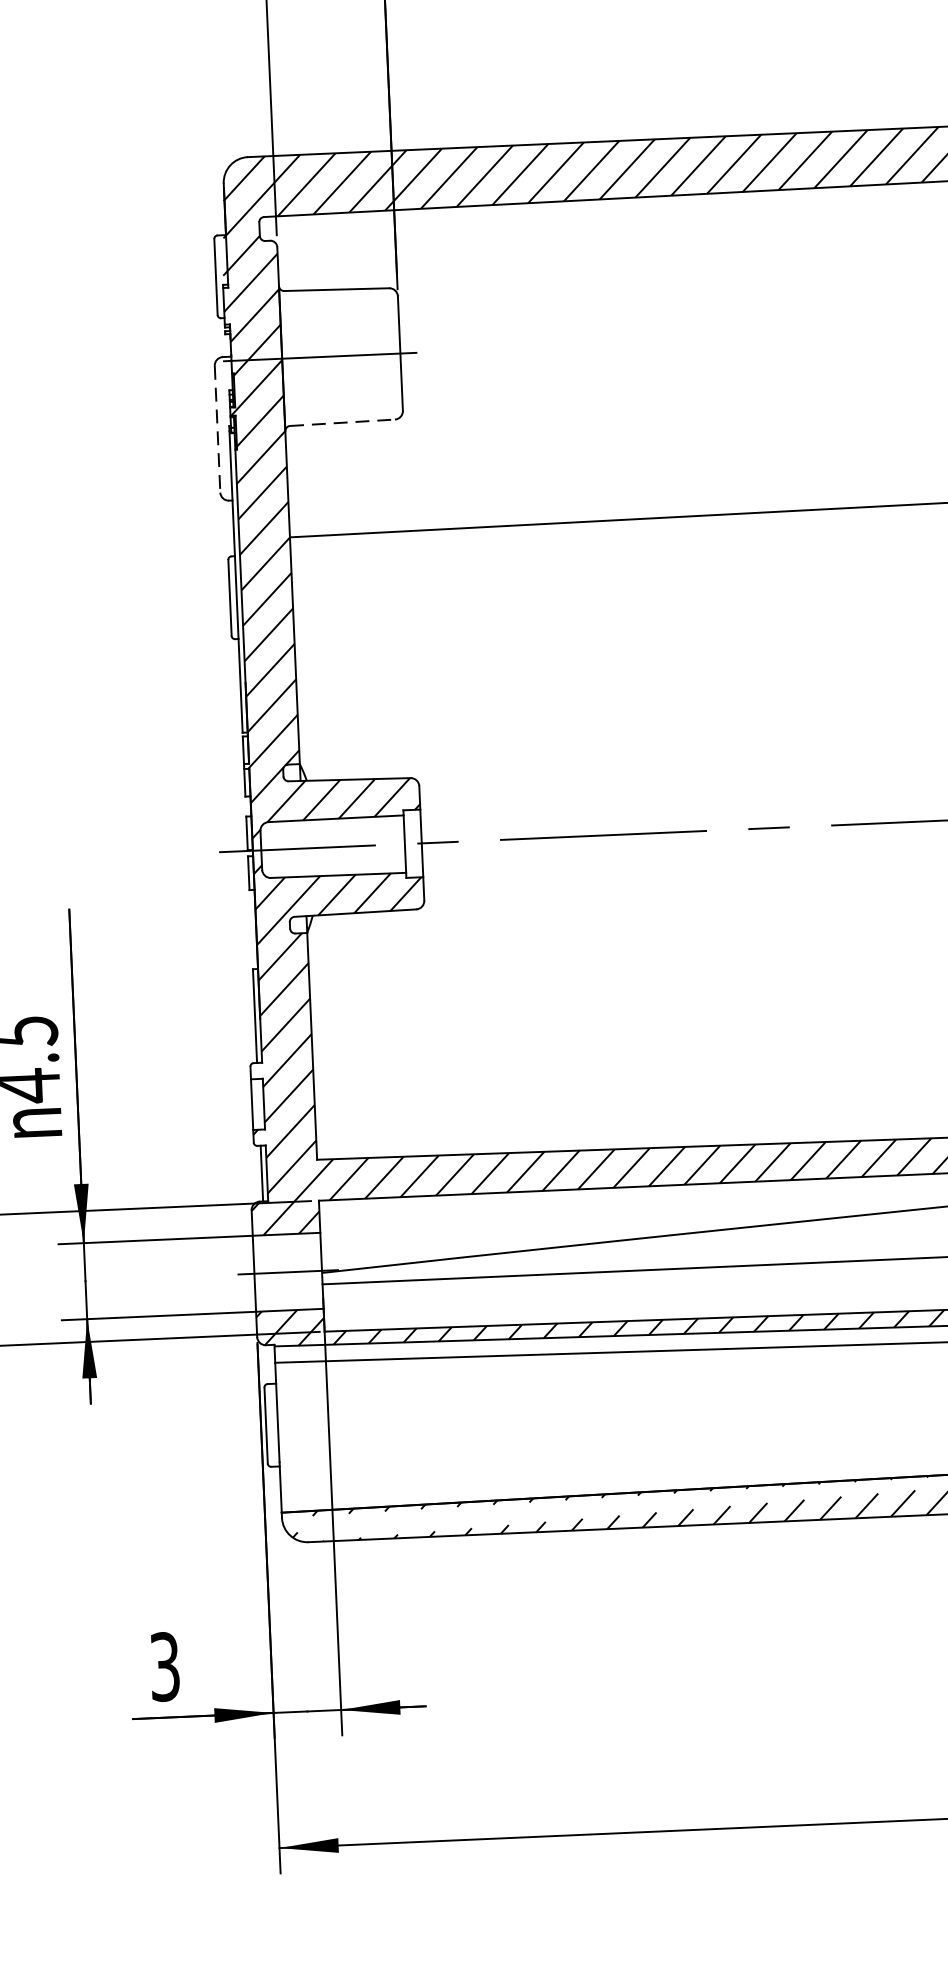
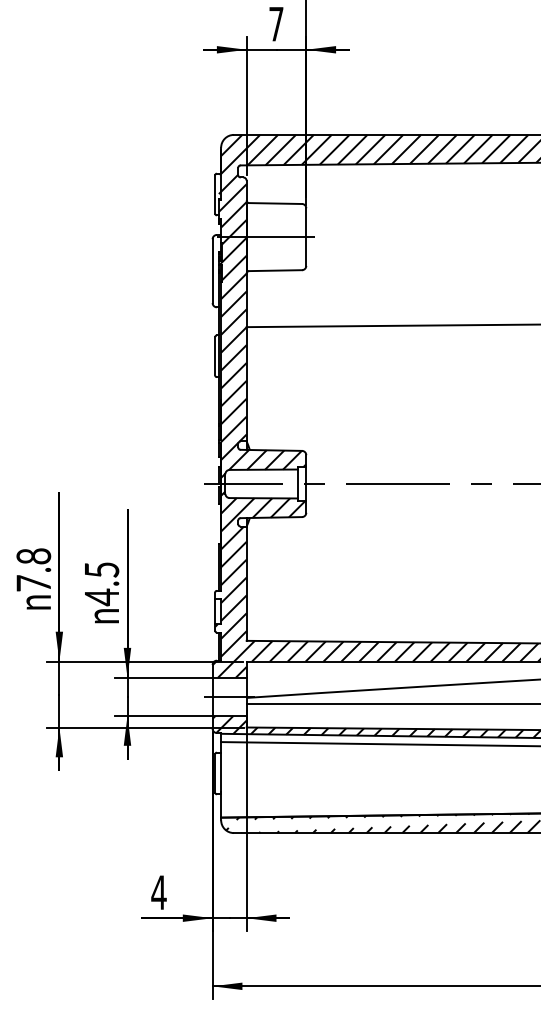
line: (344, 422) -> (276, 270), dashed -> solid
line: (217, 429) -> (212, 271), dashed -> solid
text: (163, 1666) -> (158, 892), 3 -> 4

